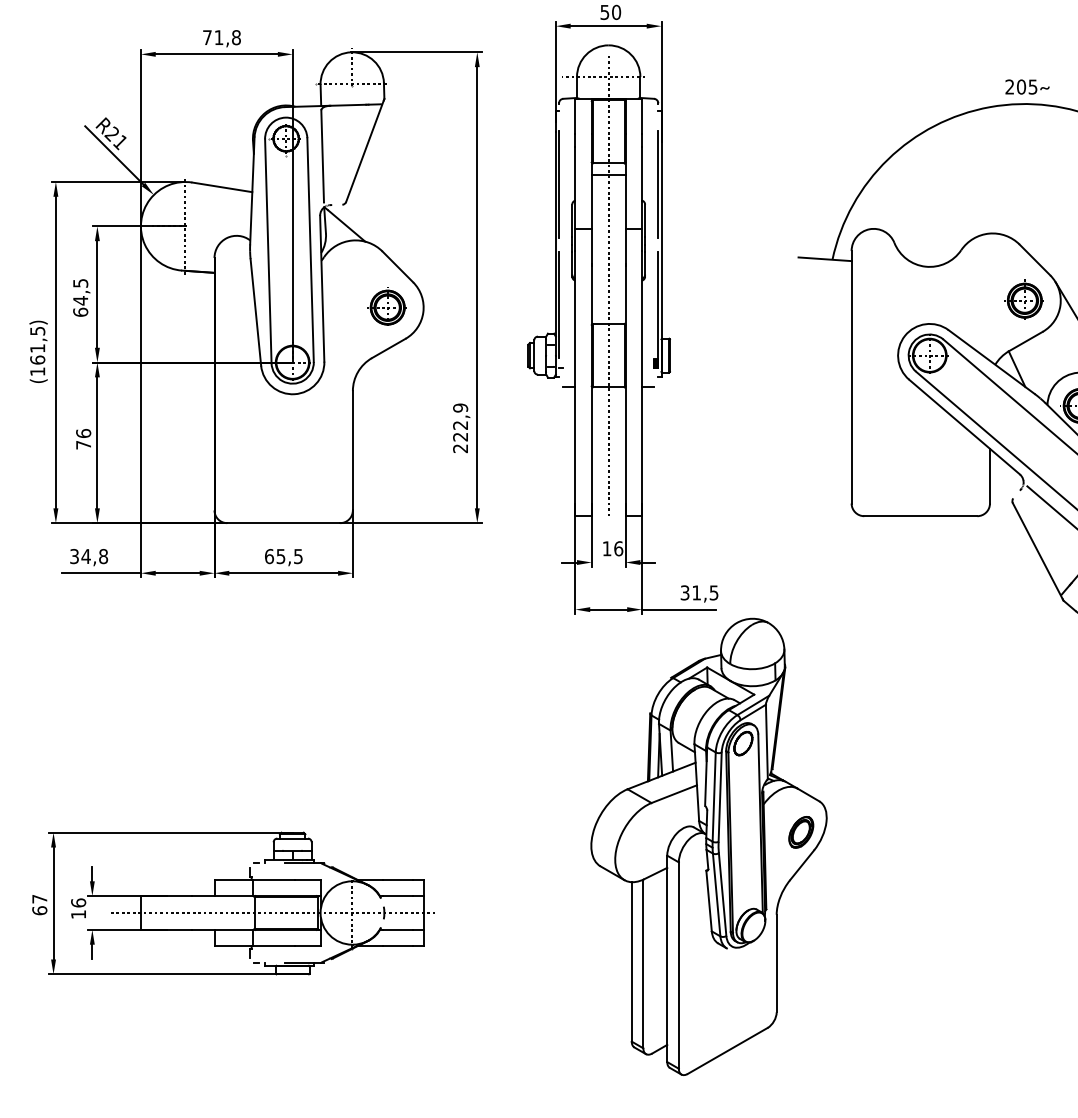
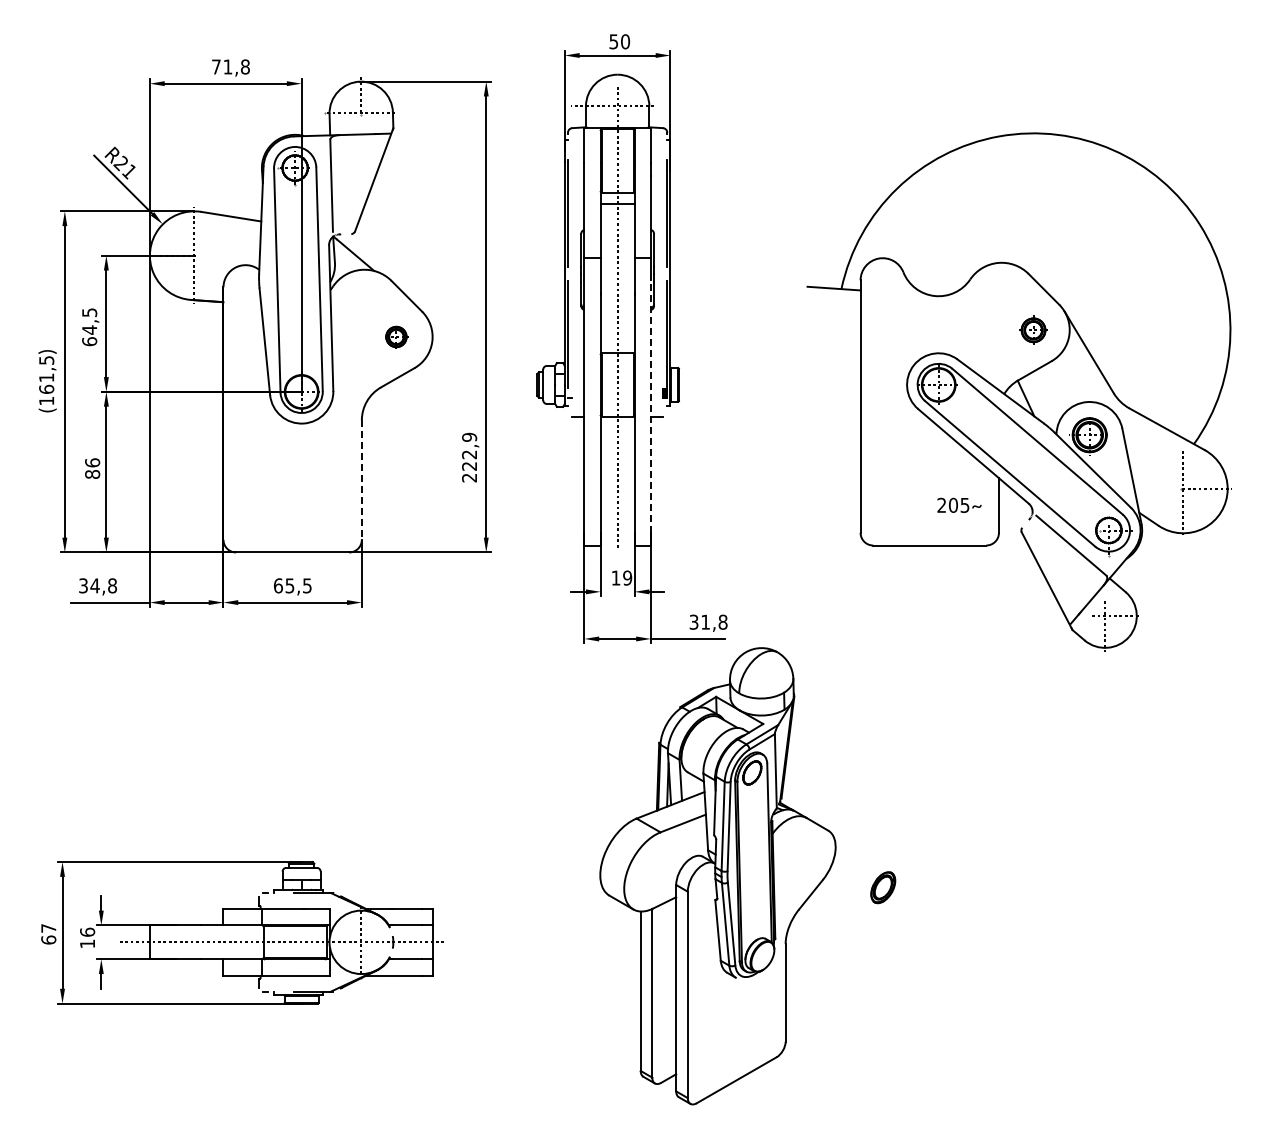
text: (1027, 86) -> (959, 504), moved
part: (1023, 301) -> (1032, 330), size x0.7
part: (386, 307) -> (395, 336), size x0.6
line: (641, 377) -> (650, 406), solid -> dashed
text: (83, 445) -> (92, 474), 76 -> 86
line: (352, 451) -> (361, 480), solid -> dashed
text: (618, 548) -> (627, 577), 16 -> 19
text: (713, 592) -> (722, 621), 31,5 -> 31,8
part: (801, 832) -> (883, 887), moved

